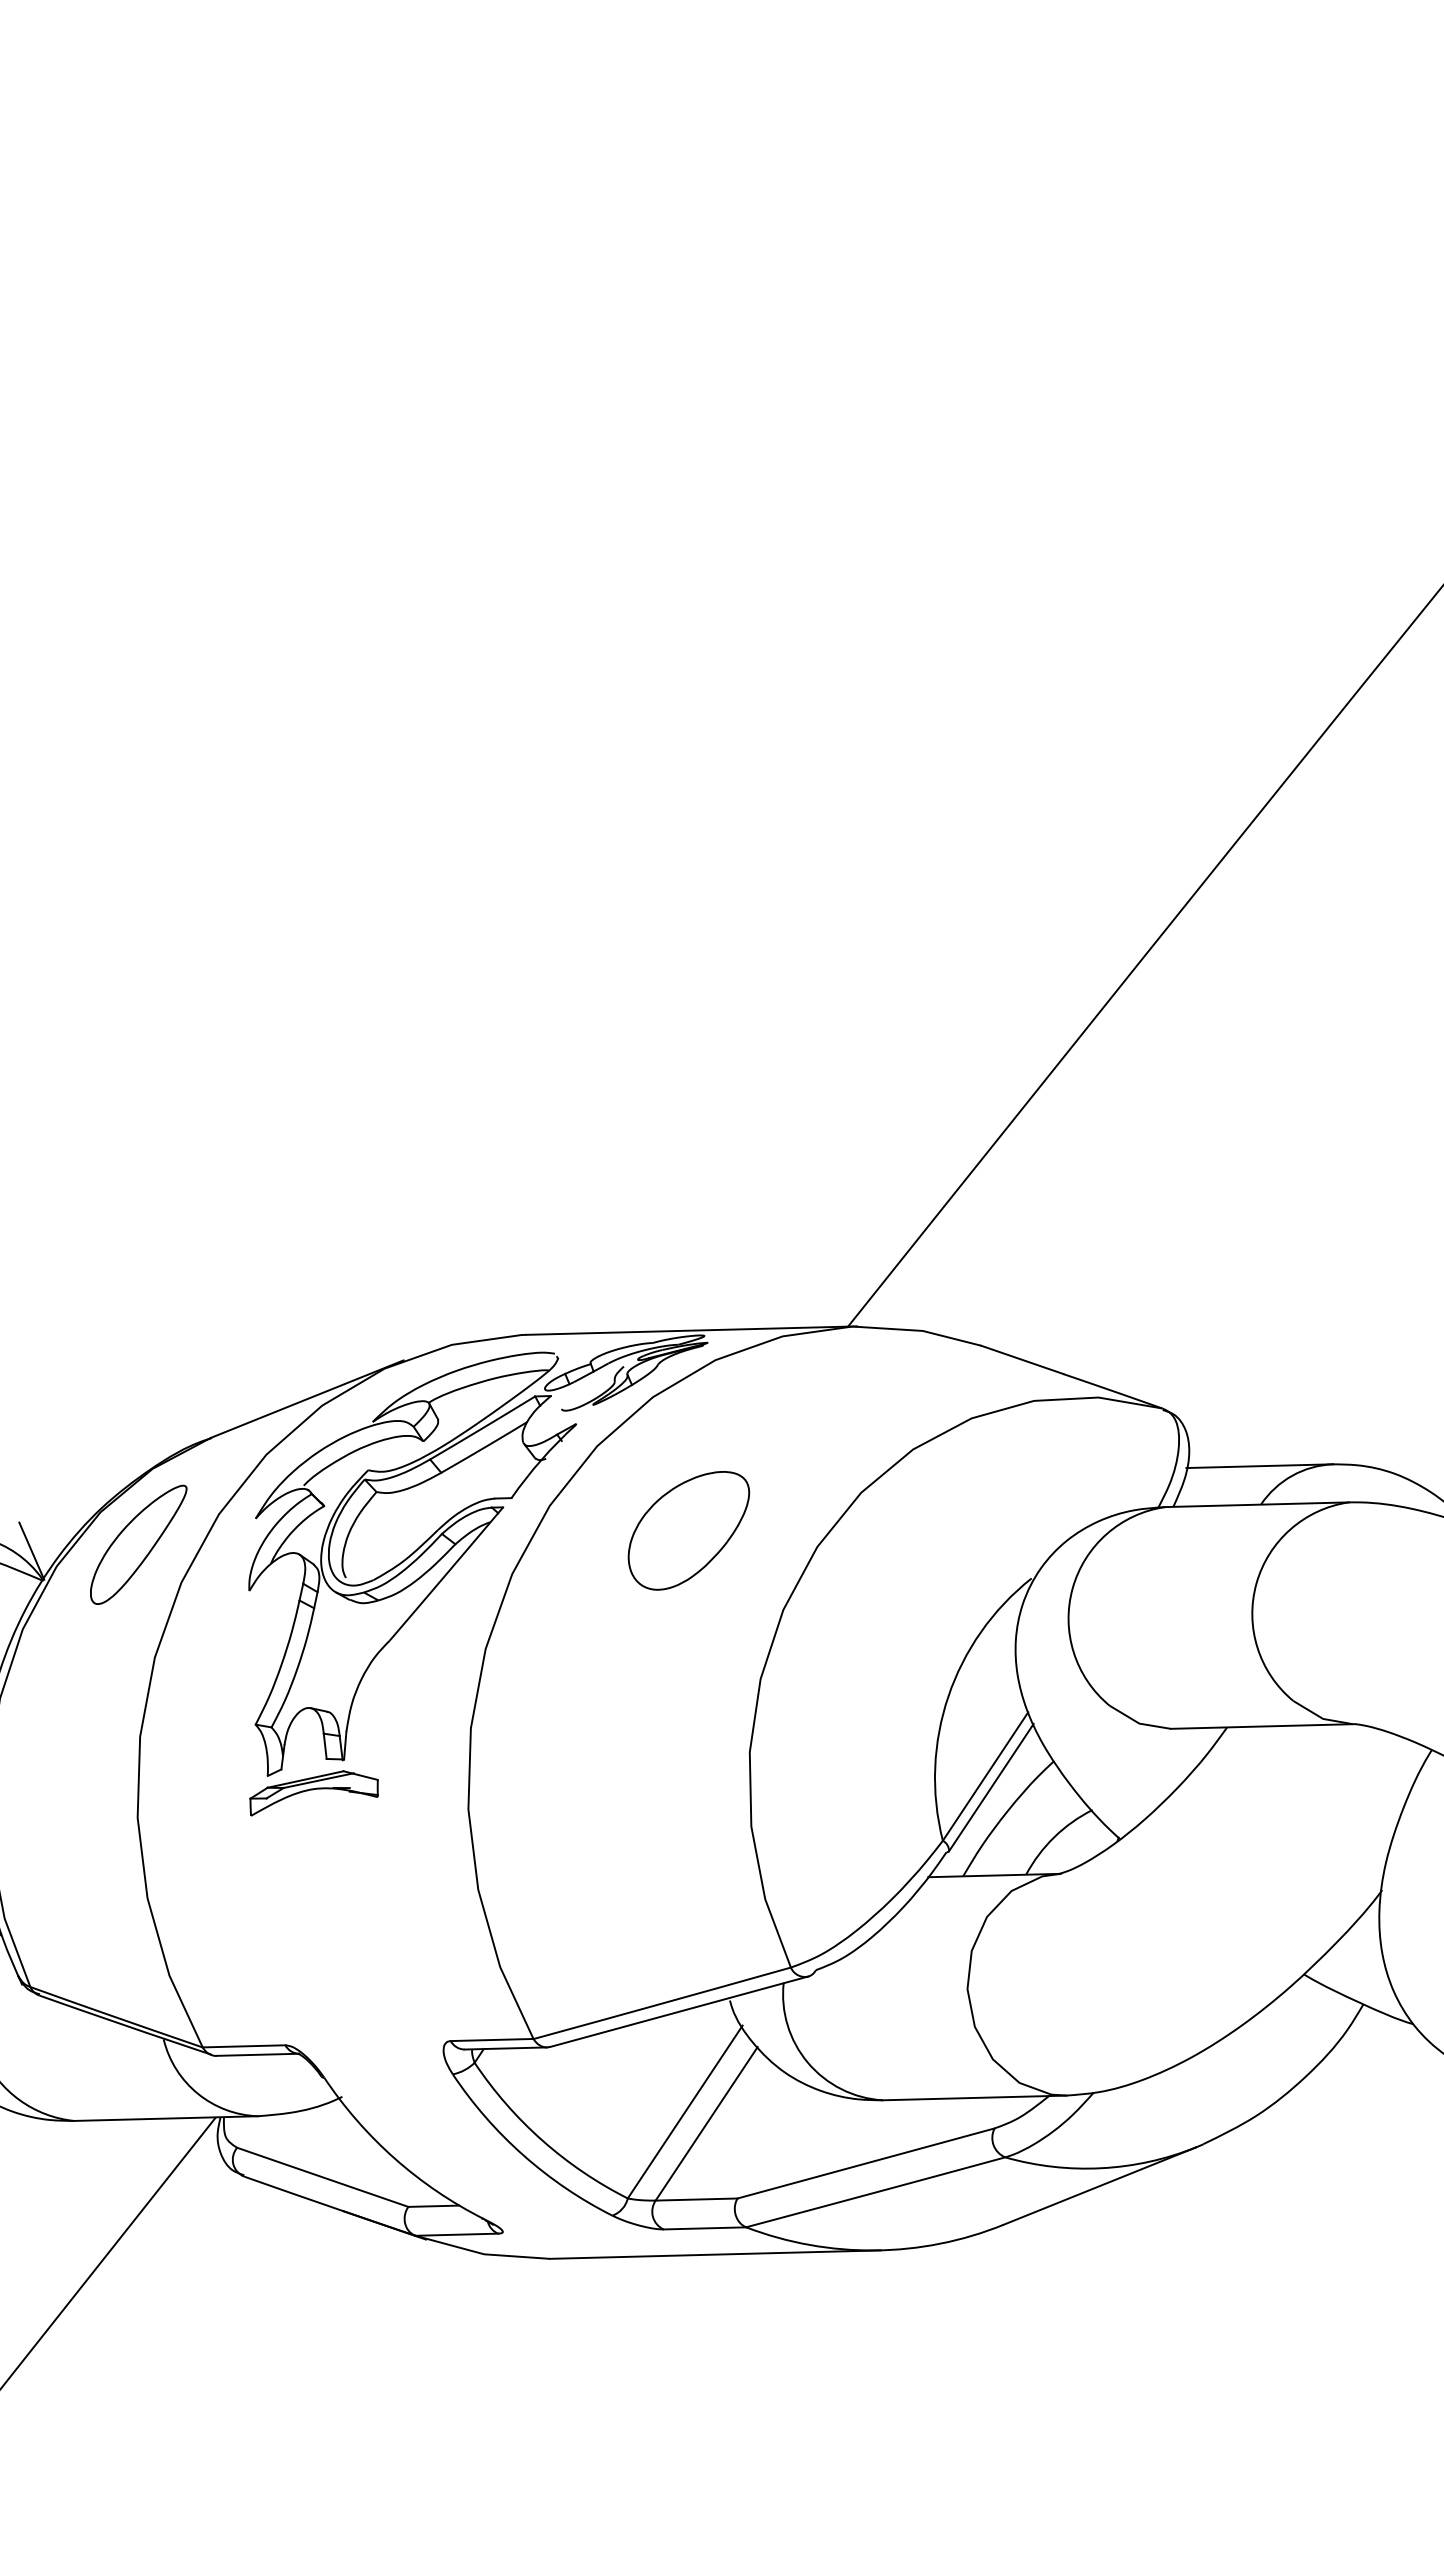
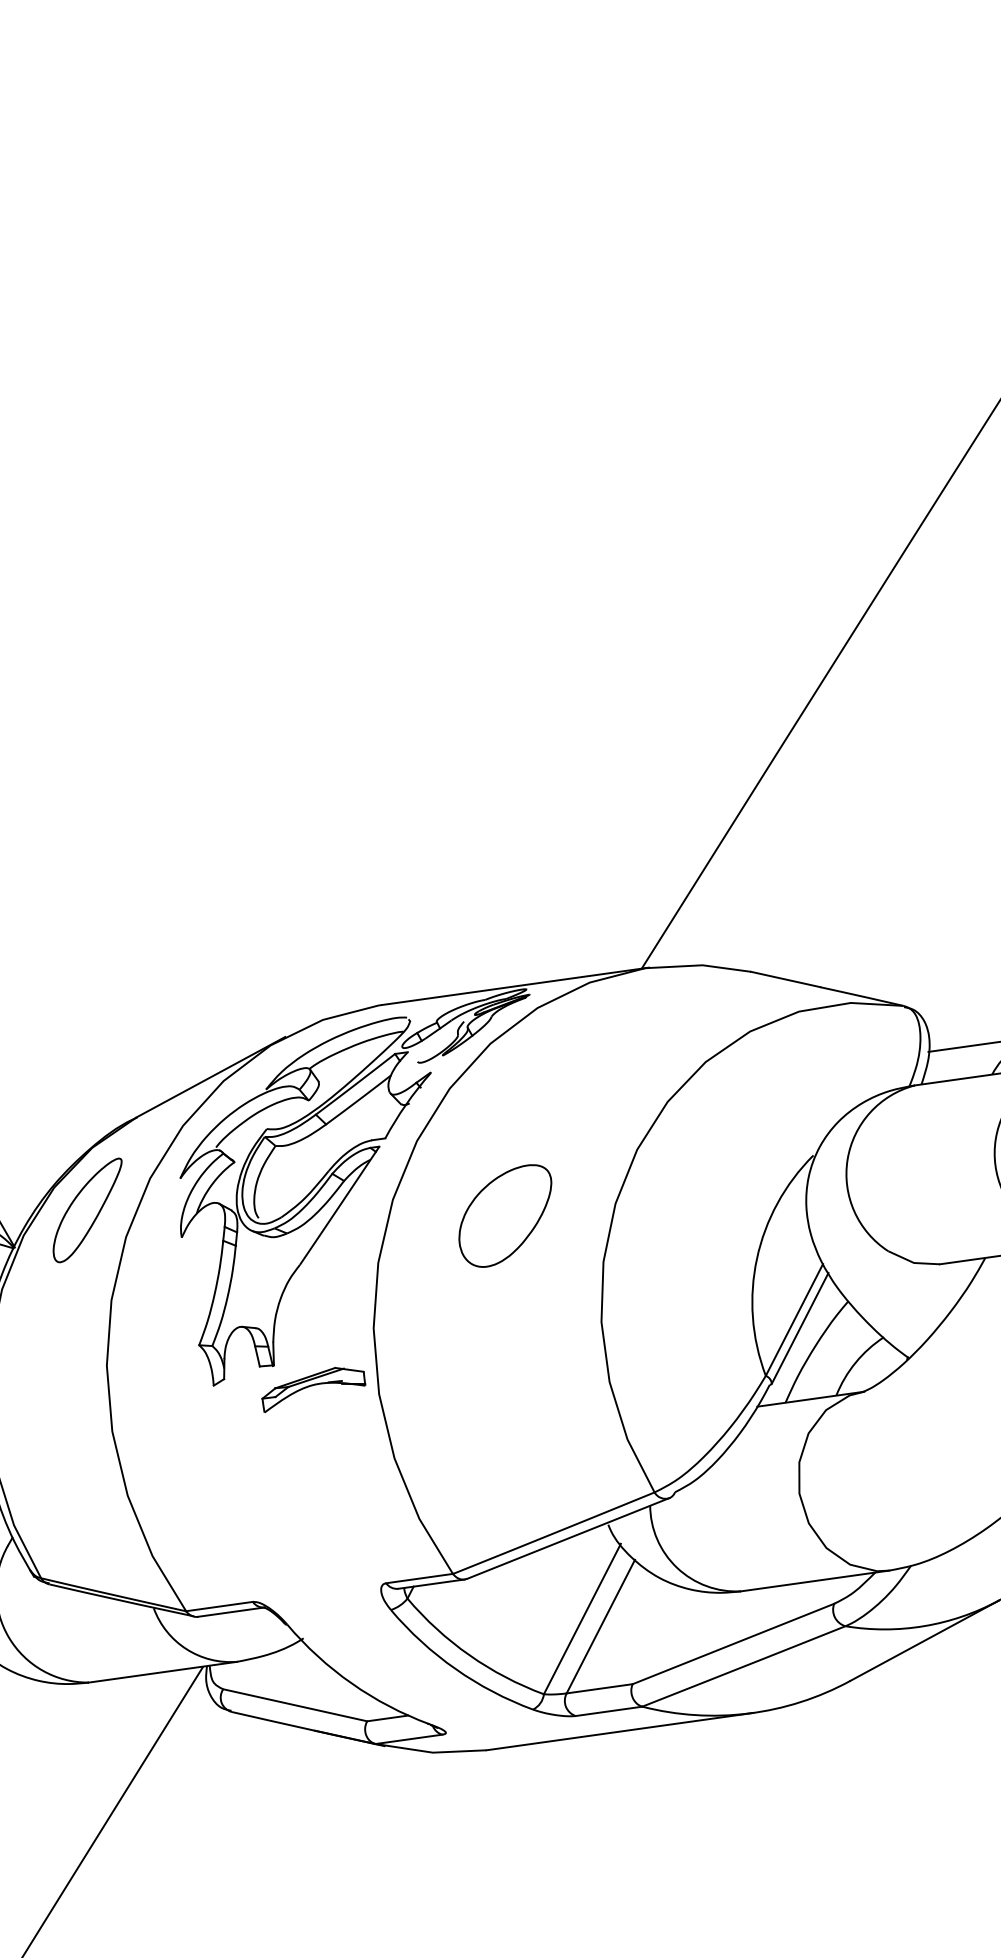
part: (688, 1530) -> (505, 1215), moved
part: (313, 1793) -> (313, 1388), moved

